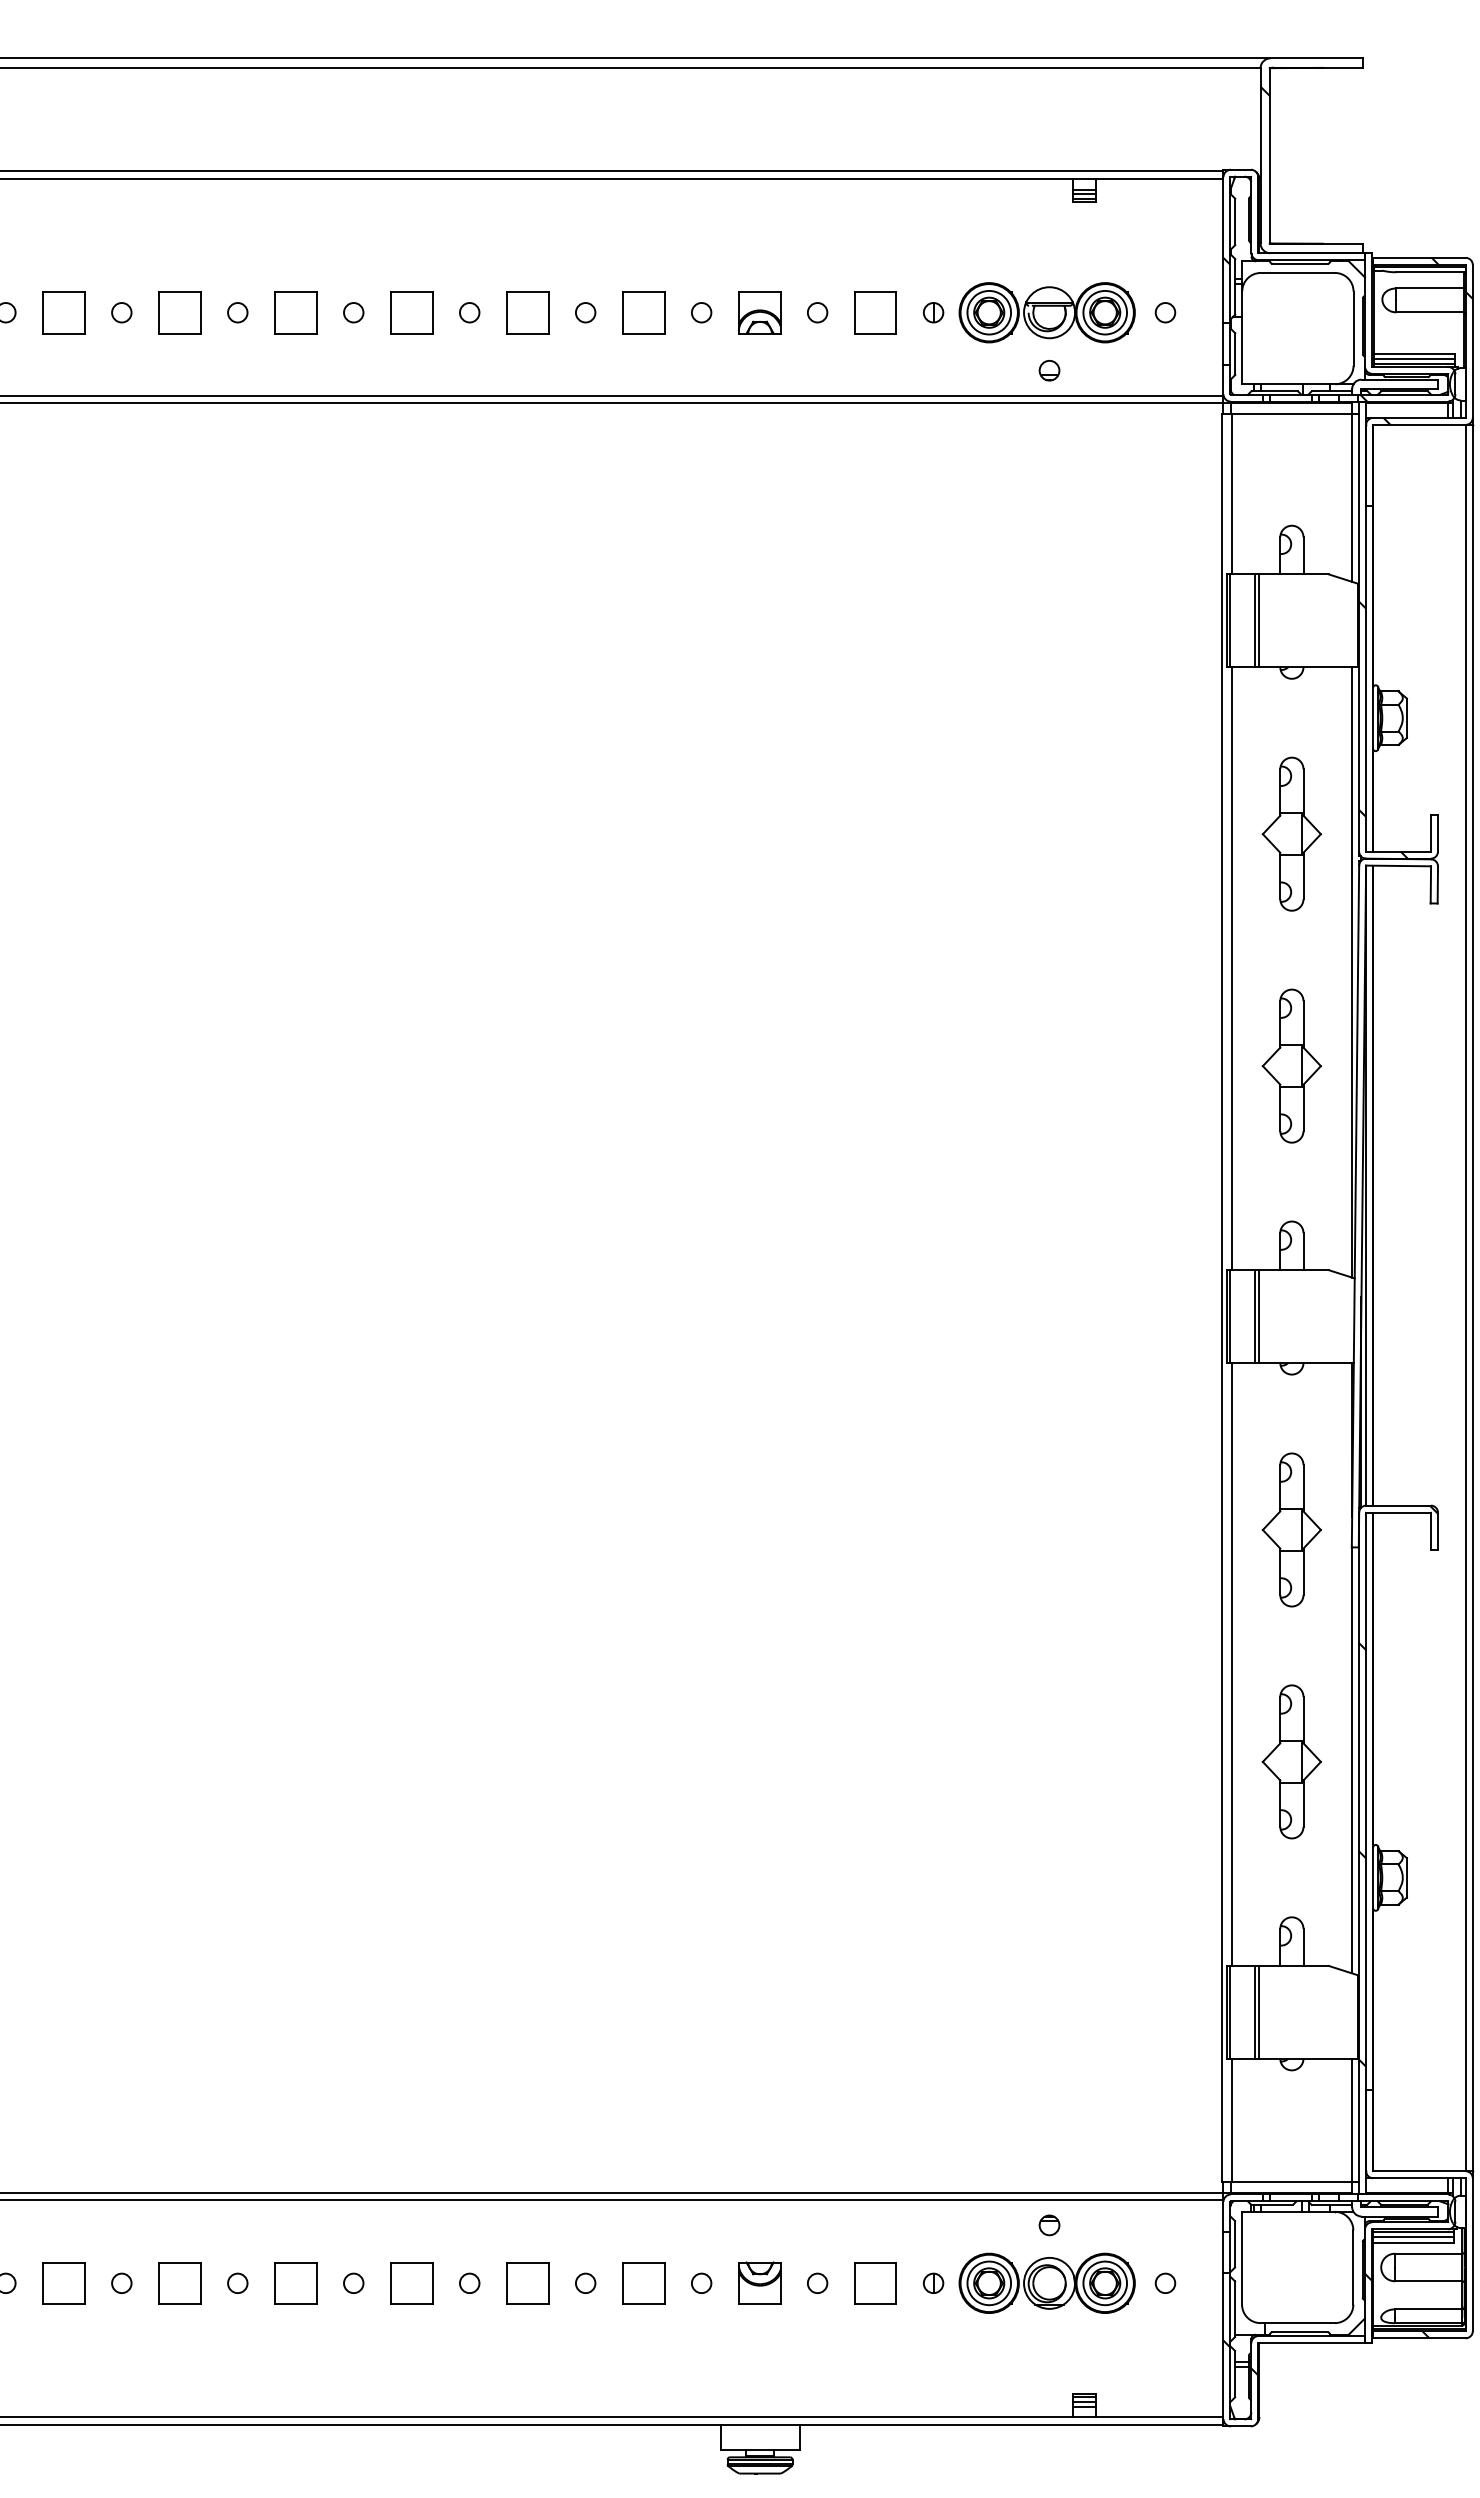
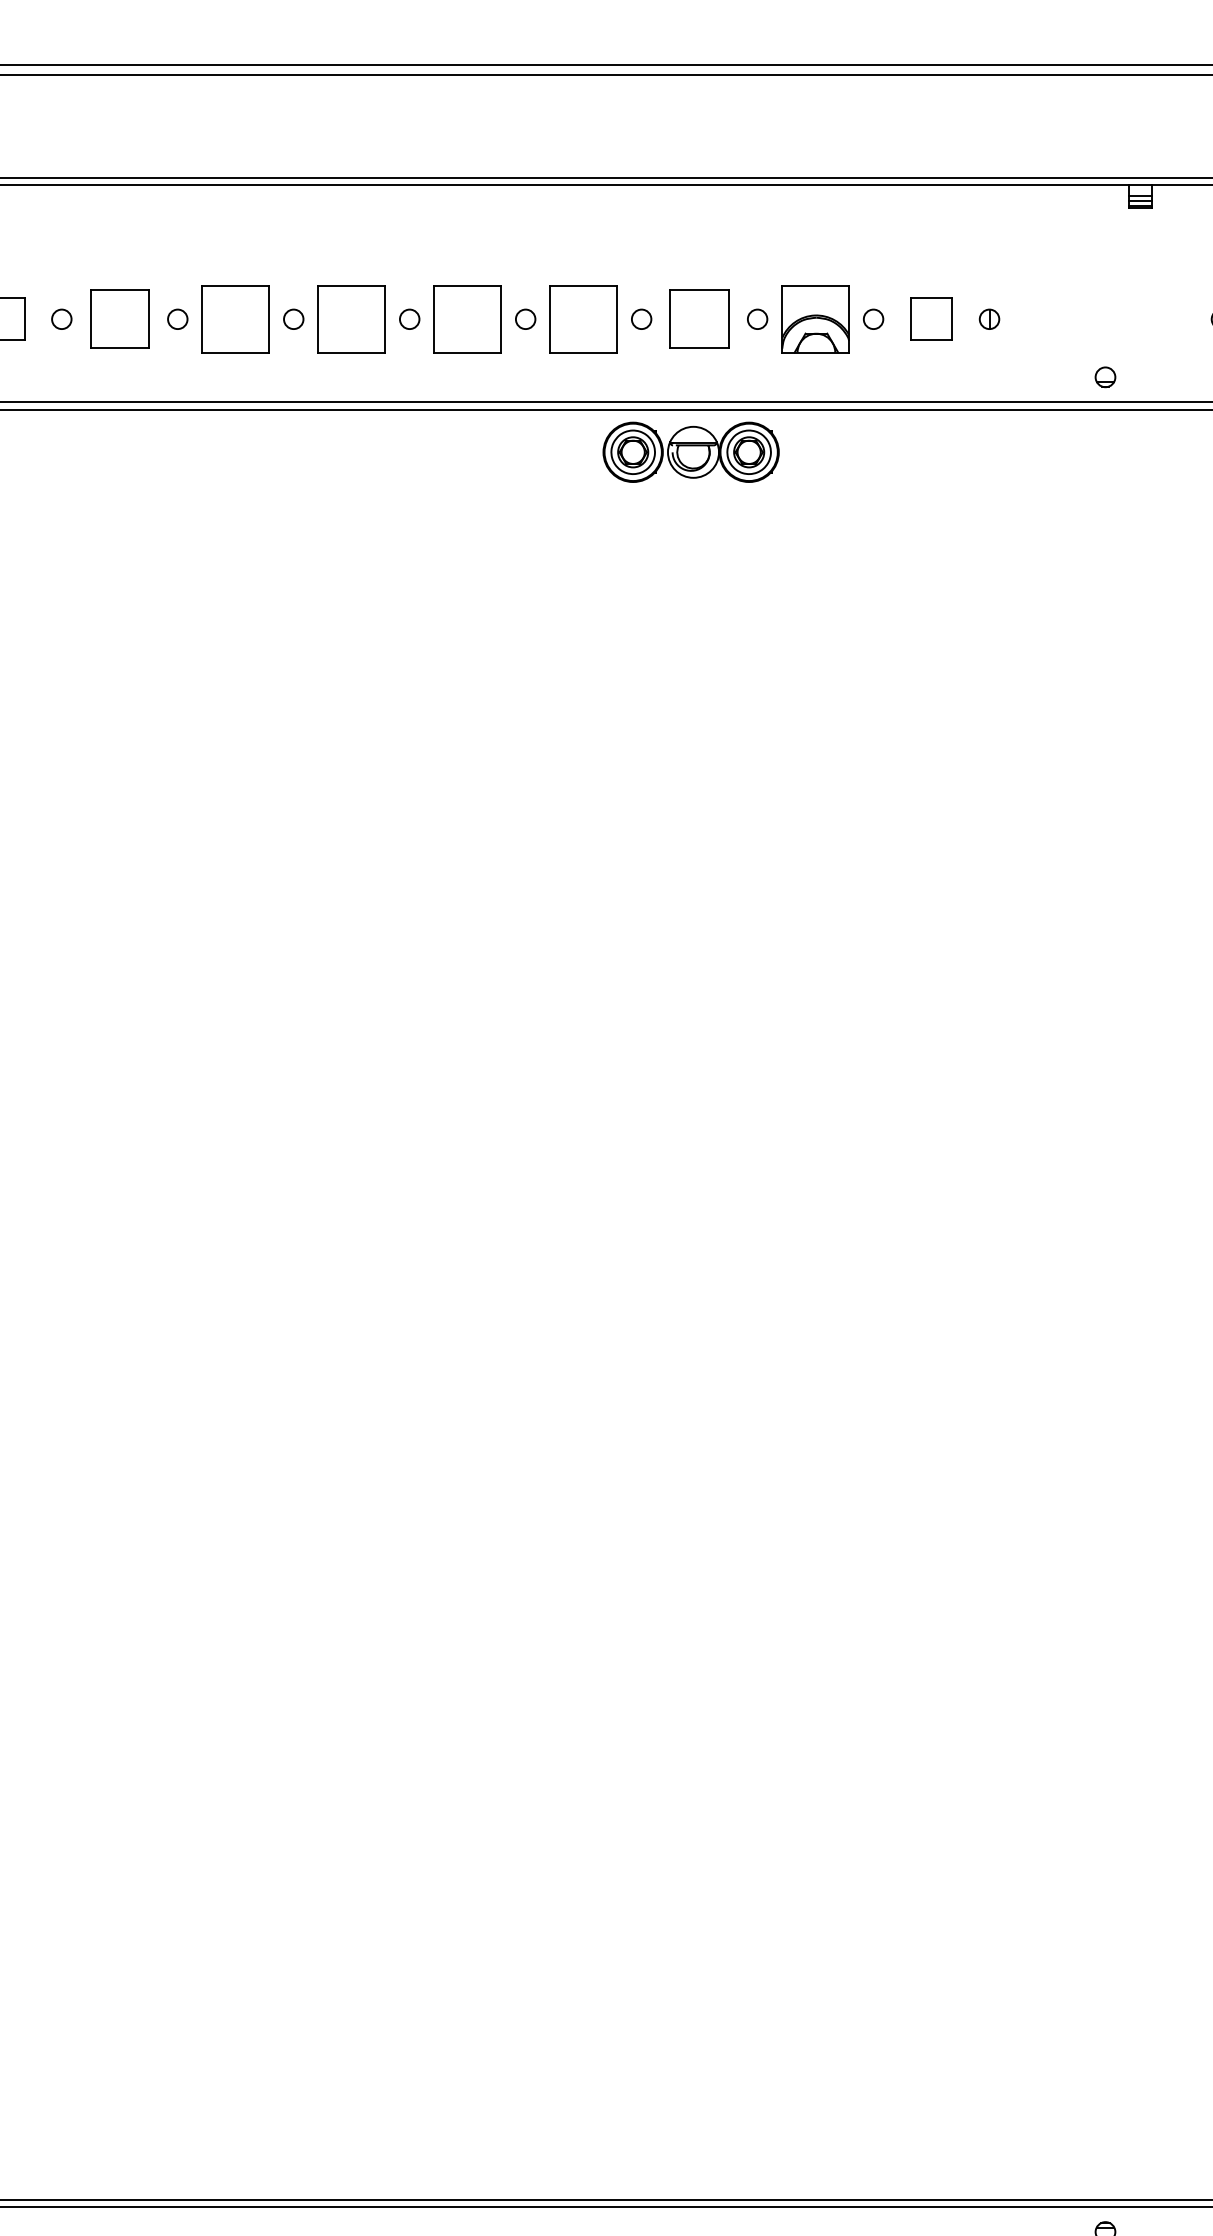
part: (63, 312) -> (119, 319), size x1.4
part: (179, 312) -> (235, 319), size x1.6
part: (295, 312) -> (351, 319), size x1.6
part: (411, 312) -> (467, 319), size x1.6
part: (527, 312) -> (583, 319), size x1.6
part: (643, 312) -> (699, 319), size x1.4
part: (759, 312) -> (815, 319), size x1.6
part: (1046, 312) -> (690, 452), moved

